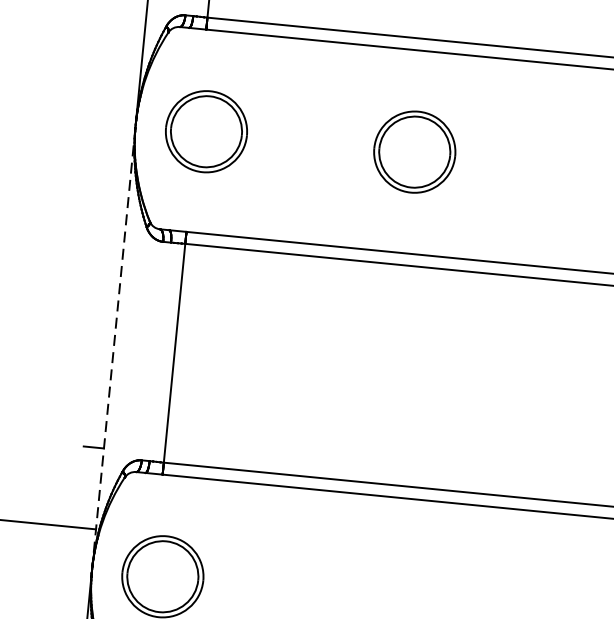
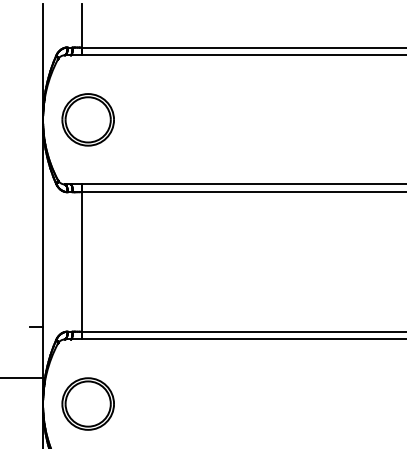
part: (413, 151) -> (220, 119), removed
line: (114, 346) -> (43, 261), dashed -> solid

